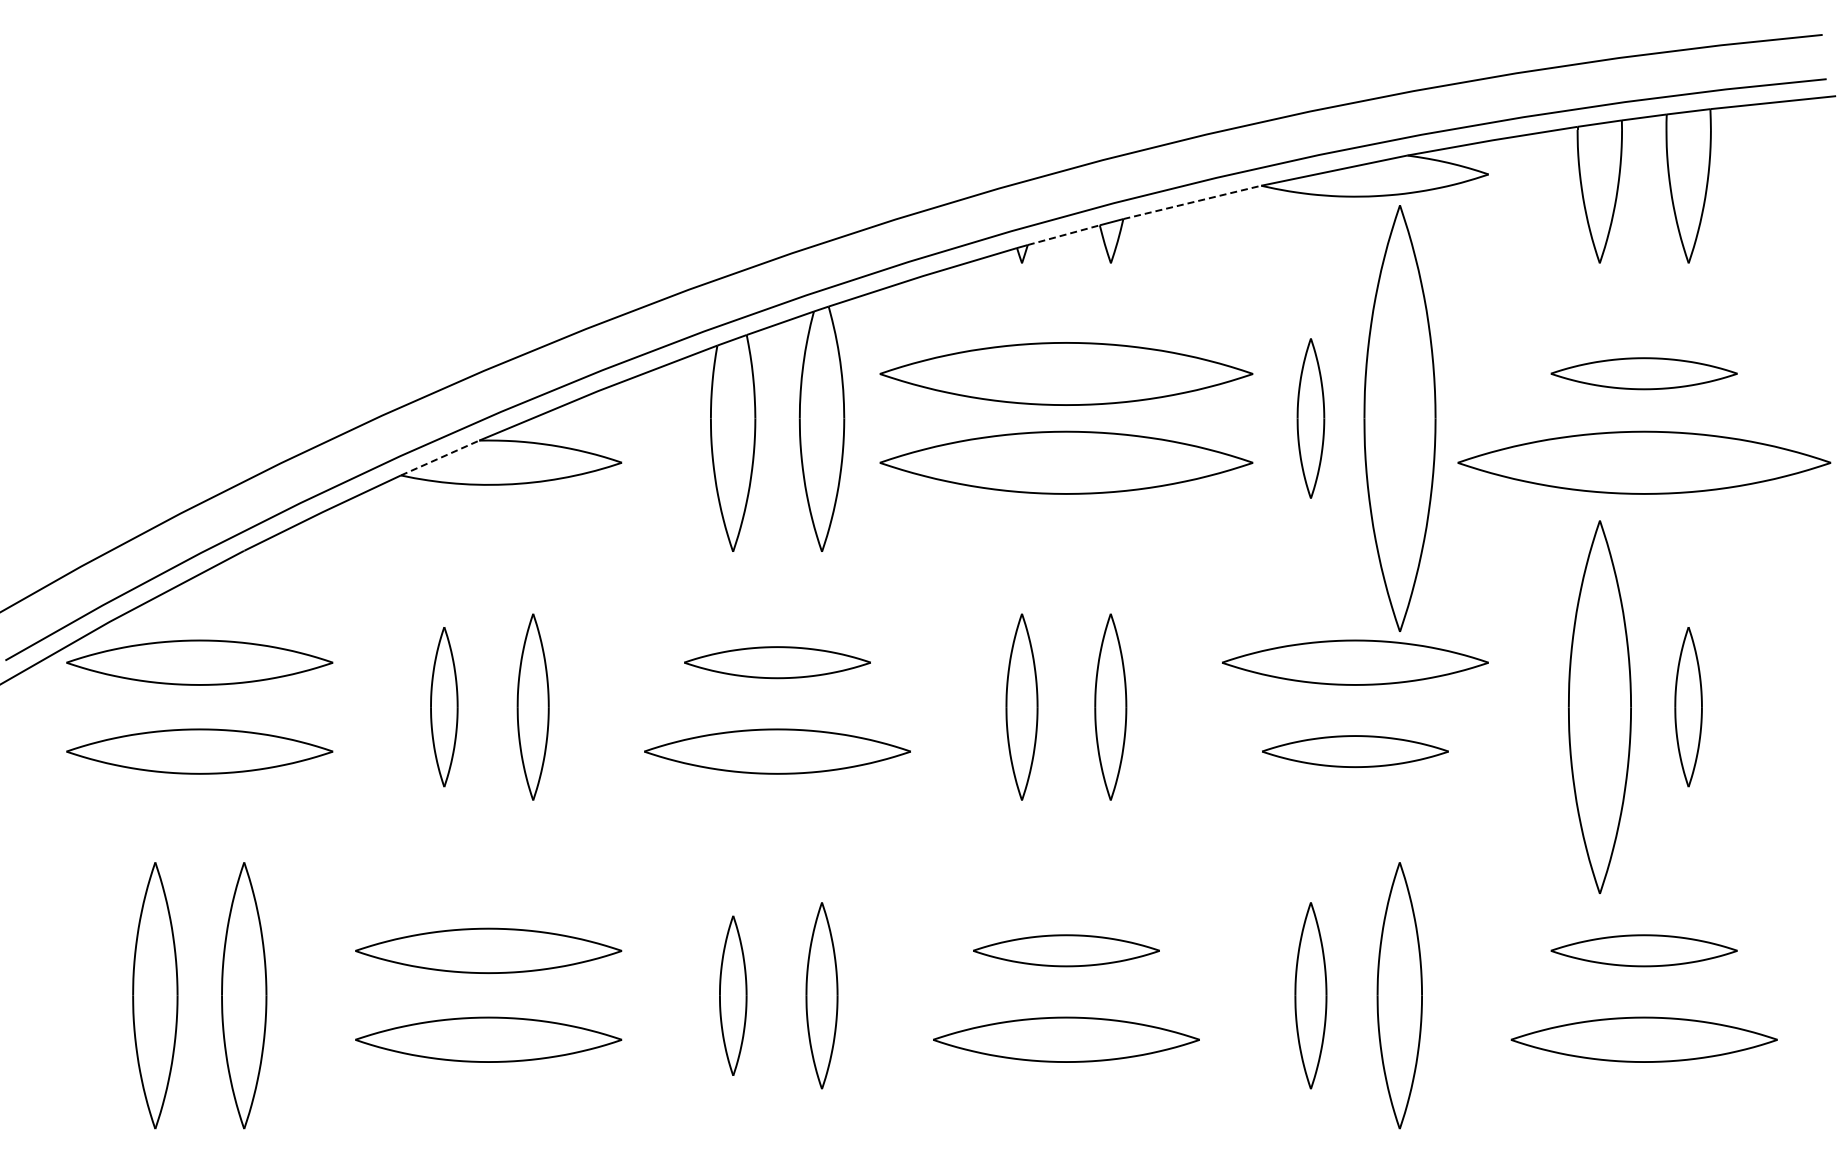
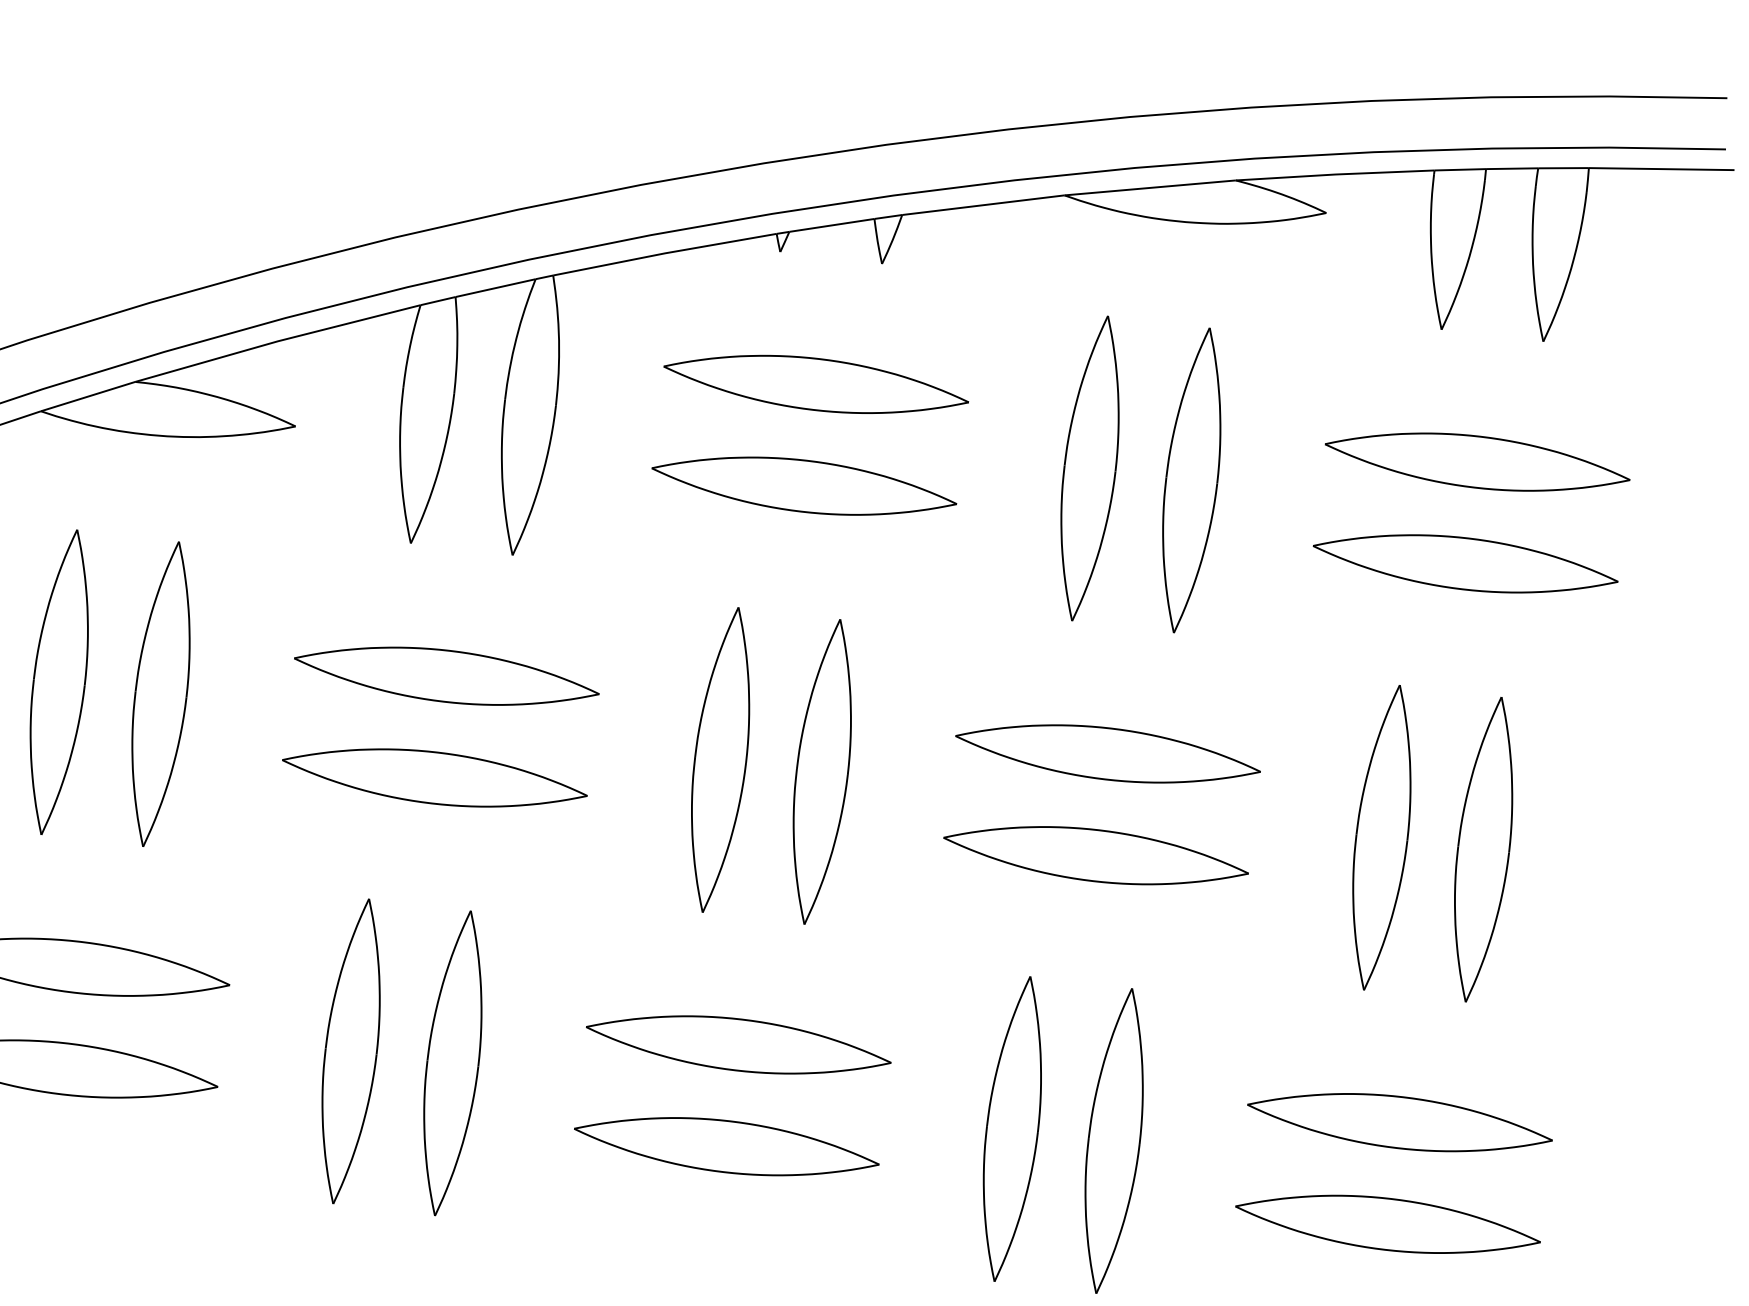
line: (1192, 202) -> (983, 205), dashed -> solid
line: (1064, 235) -> (832, 225), dashed -> solid
part: (1066, 373) -> (816, 384), size x0.71
part: (1643, 373) -> (1476, 461), size x1.43
part: (1310, 418) -> (1089, 468), size x1.67
part: (1399, 418) -> (1191, 480), size x0.62
line: (440, 458) -> (88, 397), dashed -> solid
part: (1066, 462) -> (804, 485), size x0.71
part: (1643, 462) -> (1464, 563), size x0.71
part: (777, 662) -> (446, 675), size x1.43
part: (444, 706) -> (59, 681), size x1.67
part: (533, 706) -> (161, 693), size x1.43
part: (1021, 706) -> (720, 759), size x1.43
part: (1110, 706) -> (821, 771), size x1.43
part: (1599, 706) -> (1381, 836), size x0.71
part: (1688, 706) -> (1483, 848), size x1.67
part: (1355, 751) -> (1096, 855), size x1.43
part: (1066, 950) -> (738, 1044), size x1.43
part: (1643, 950) -> (1399, 1122), size x1.43
part: (733, 995) -> (351, 1051), size x1.67
part: (821, 995) -> (452, 1063), size x1.43
part: (1310, 995) -> (1012, 1128), size x1.43

